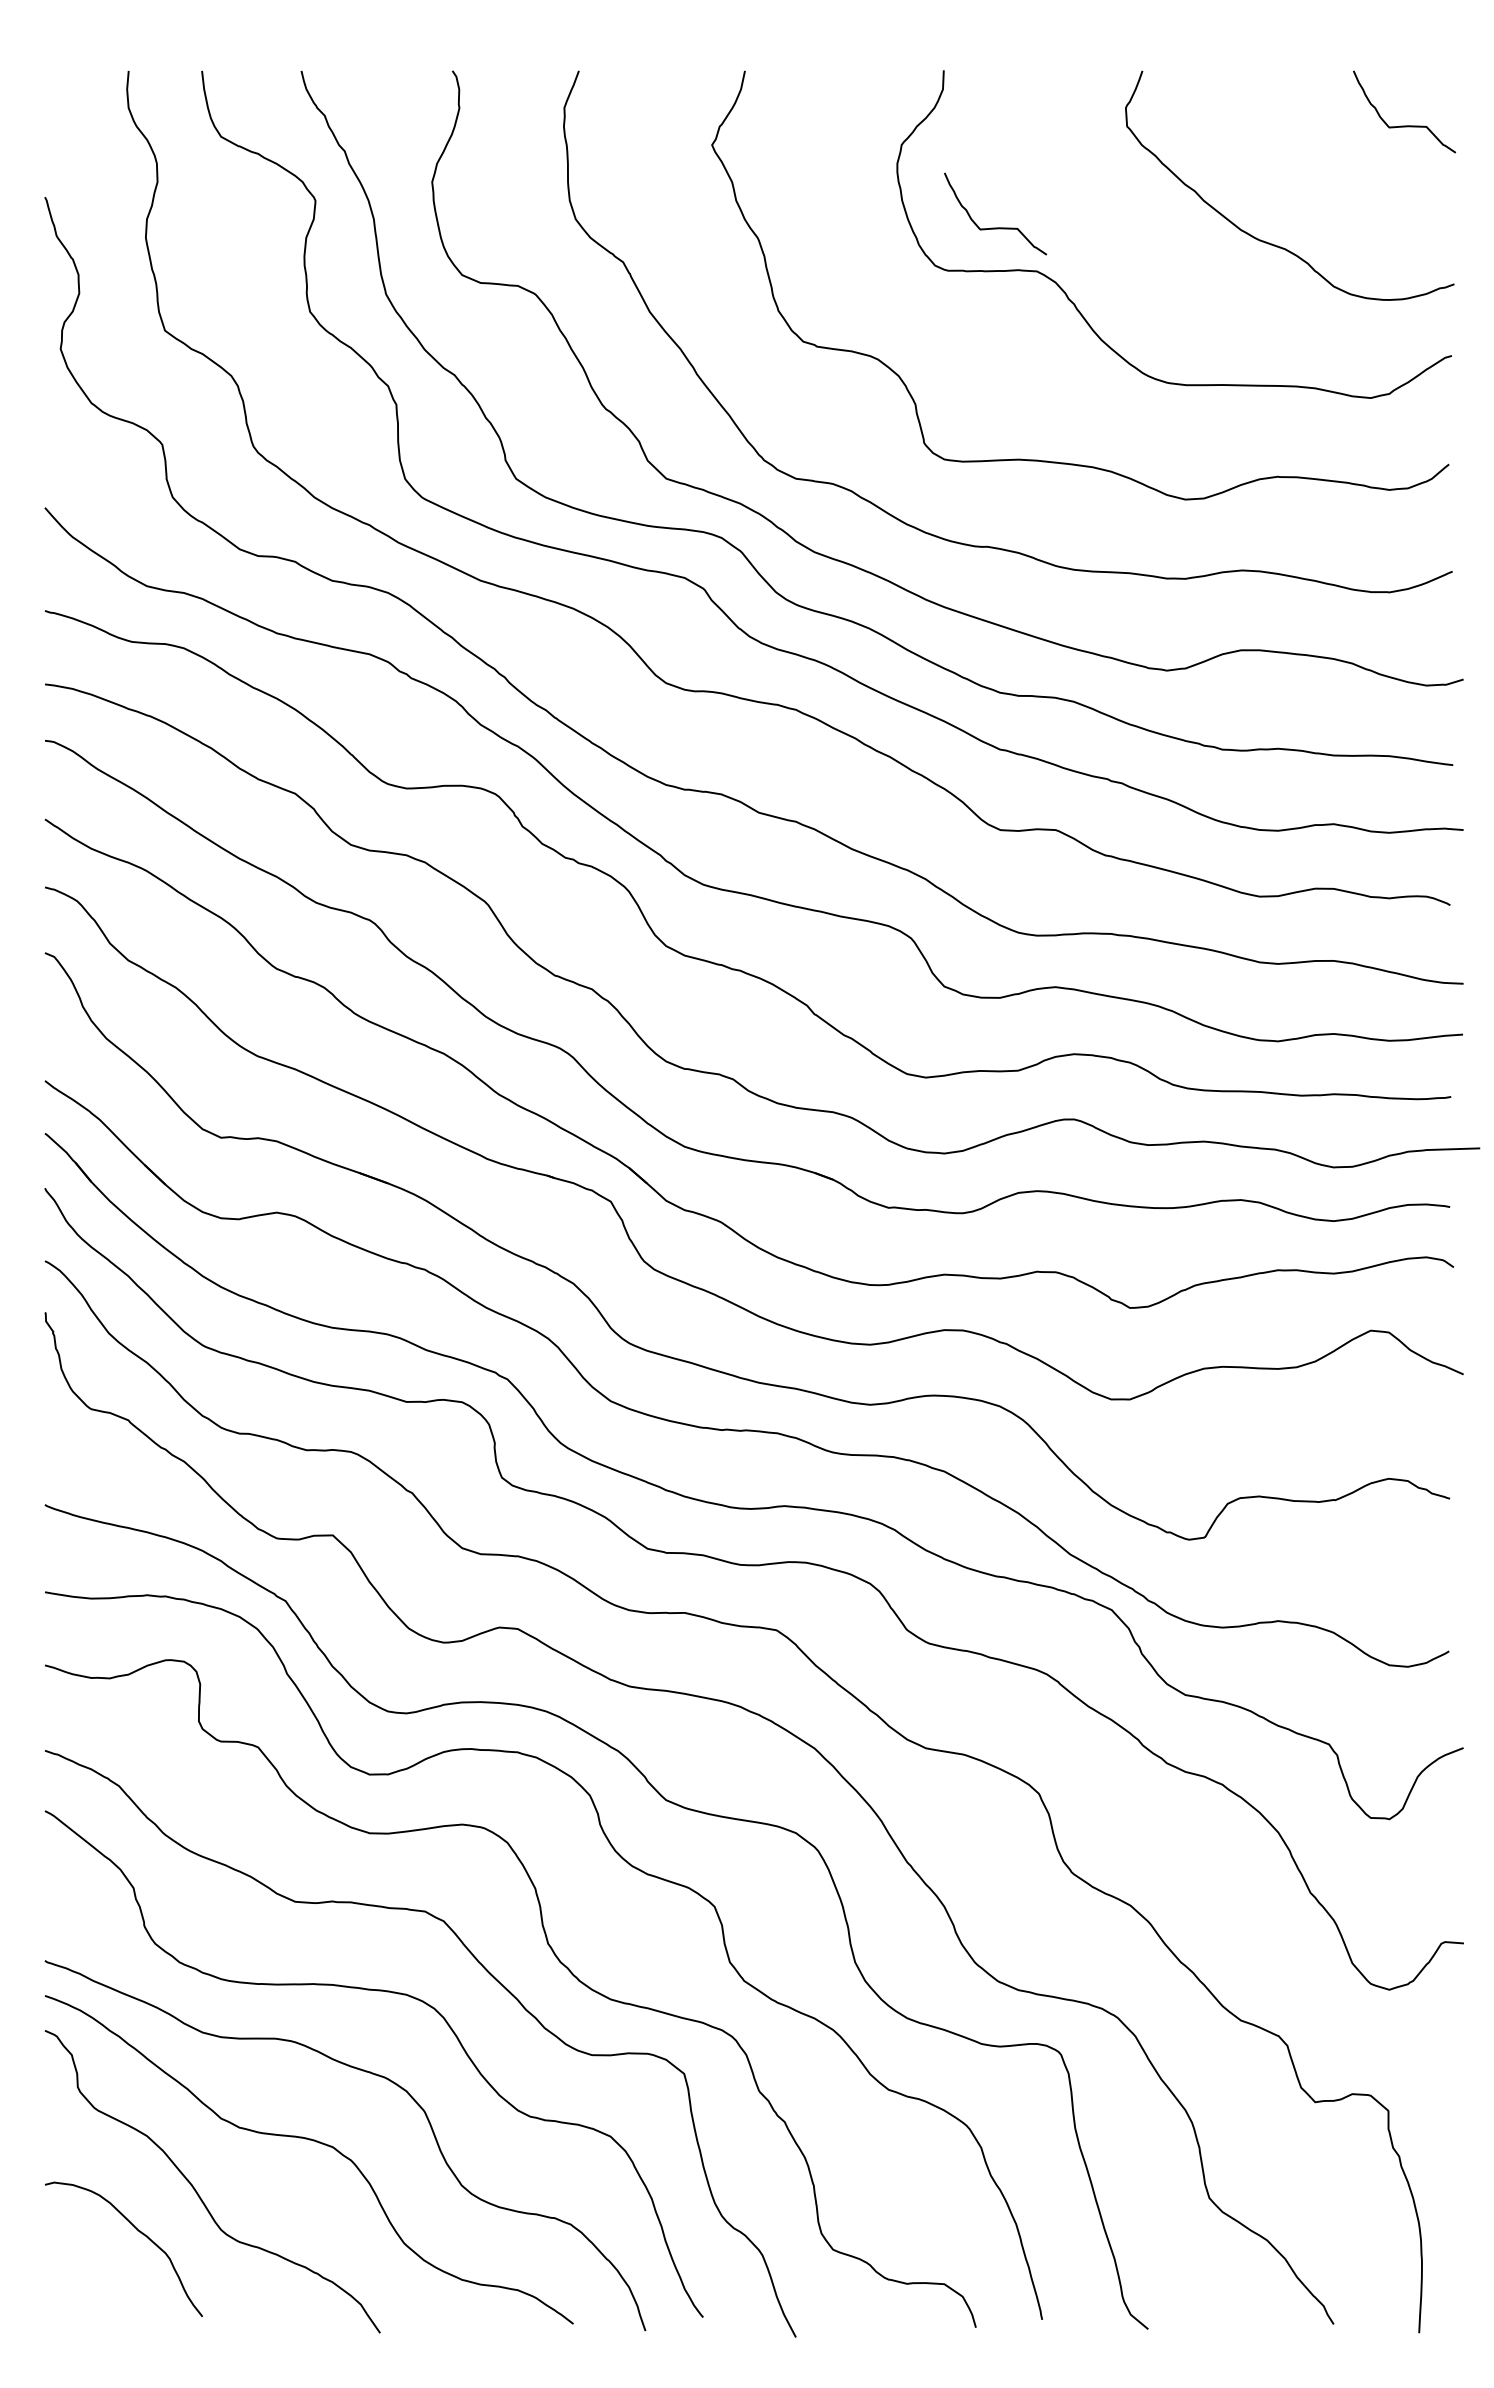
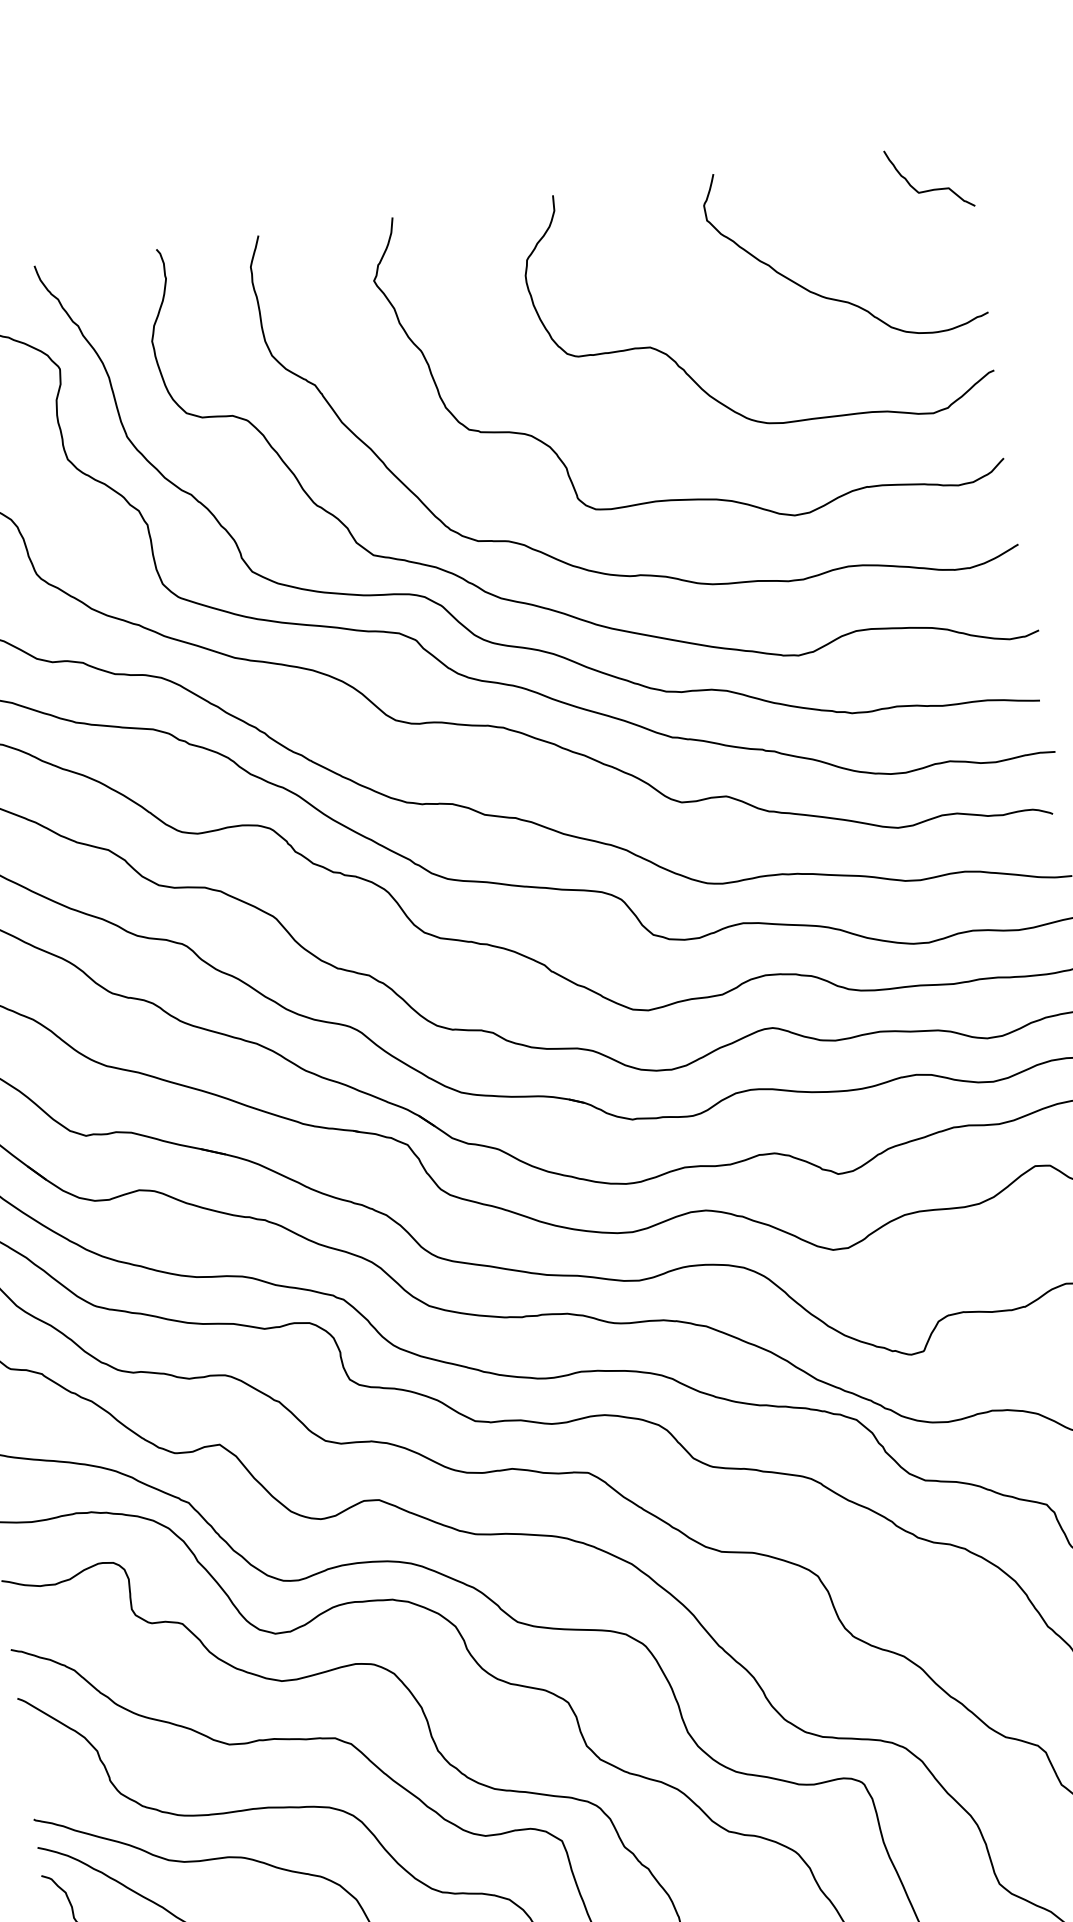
curve: (995, 227) -> (611, 316), removed

